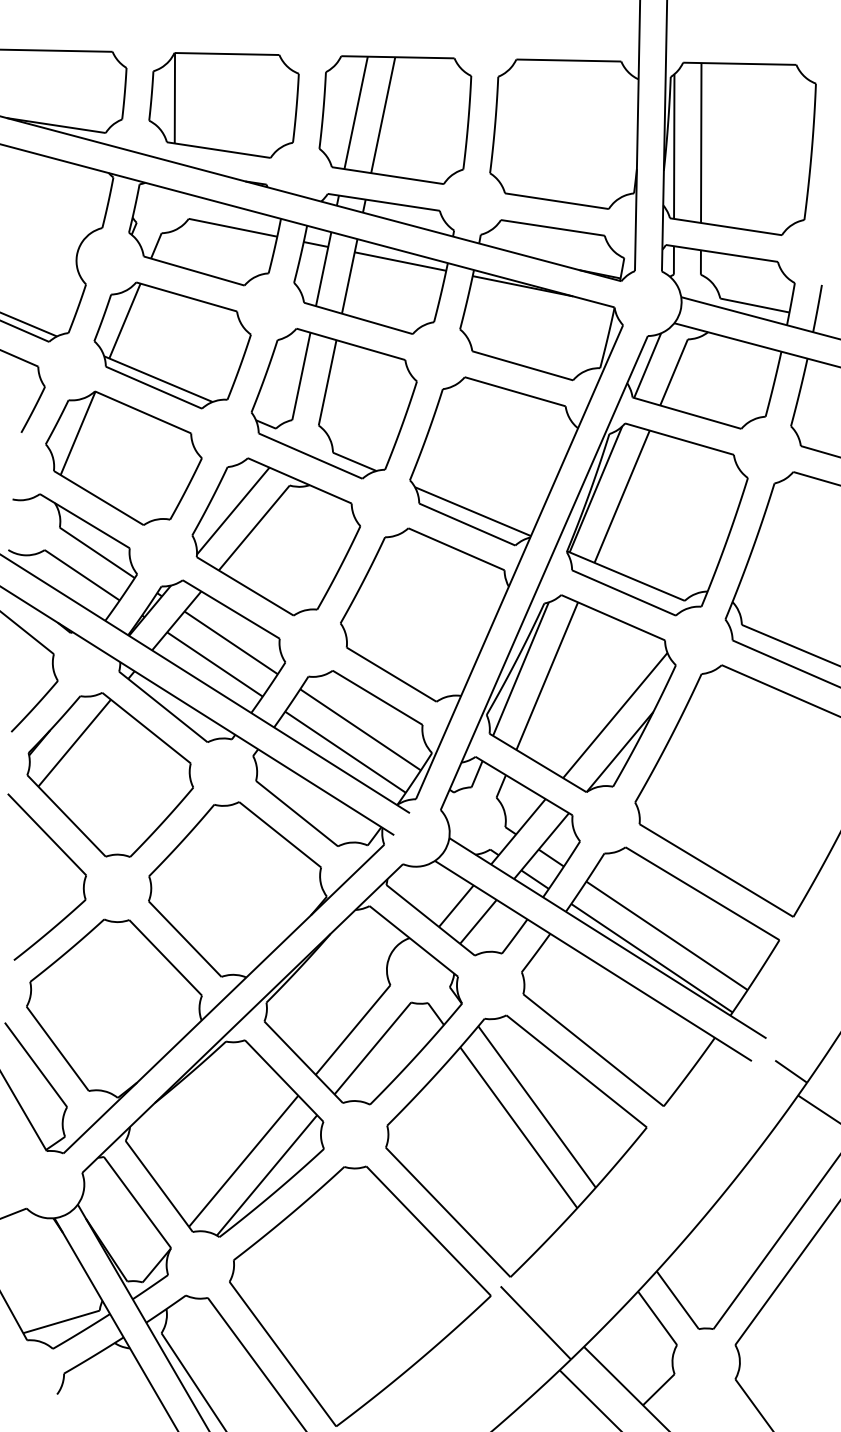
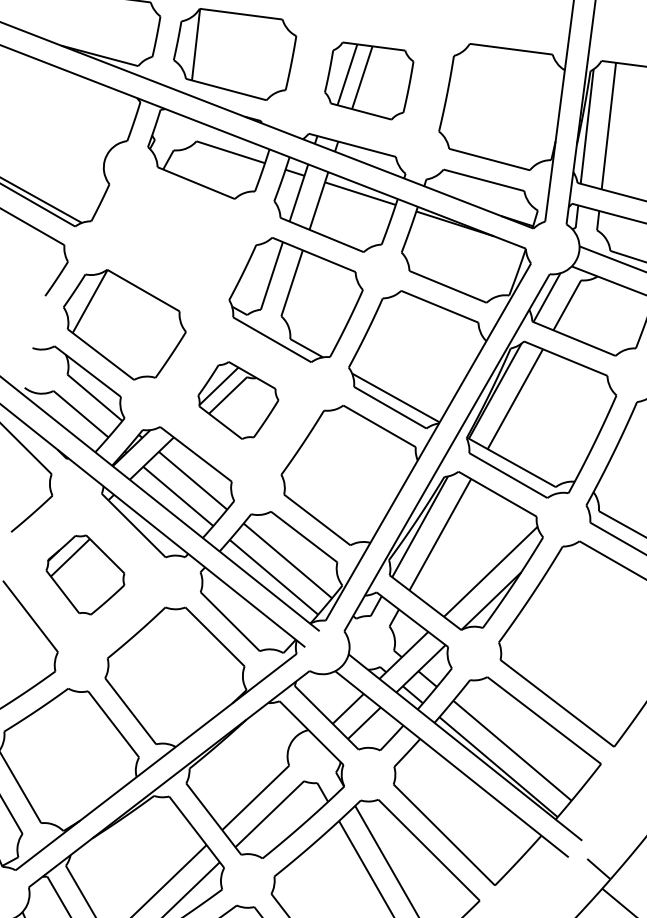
part: (395, 119) -> (368, 80), size x0.7
part: (172, 345) -> (172, 240), removed
part: (276, 536) -> (238, 400), size x0.6
part: (109, 774) -> (85, 574), size x0.6

